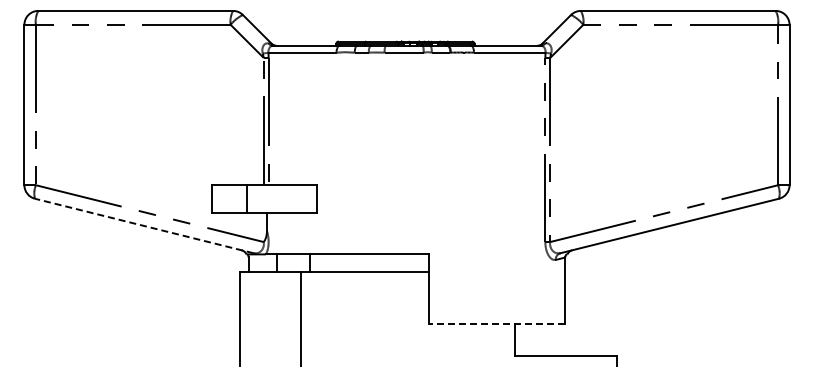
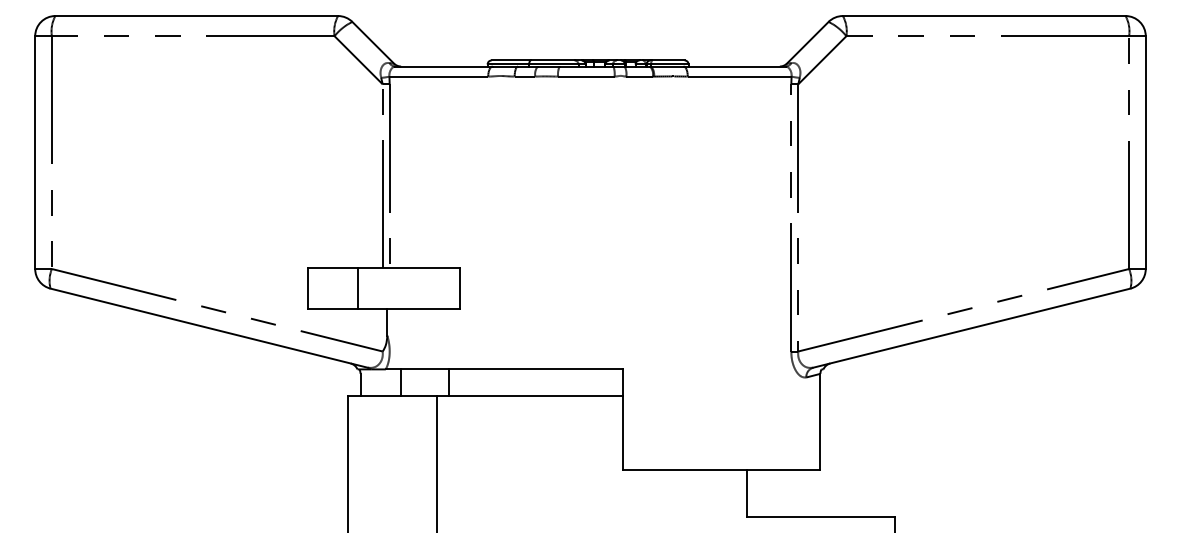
line: (144, 225) -> (209, 327), dashed -> solid
line: (496, 323) -> (720, 469), dashed -> solid

